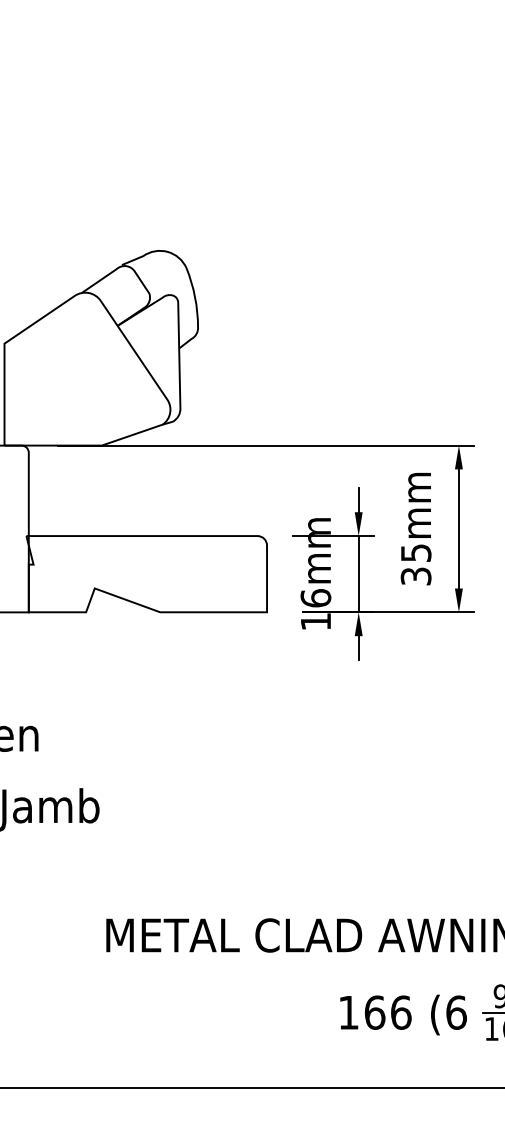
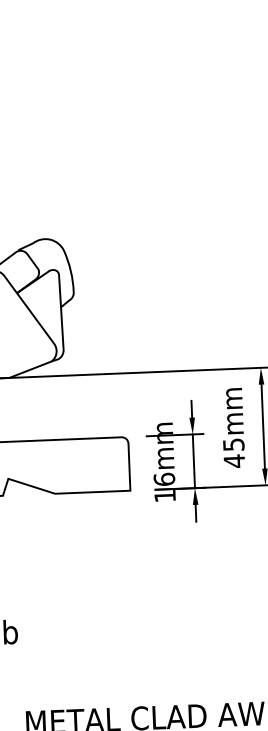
text: (415, 576) -> (233, 461), 35mm -> 45mm

